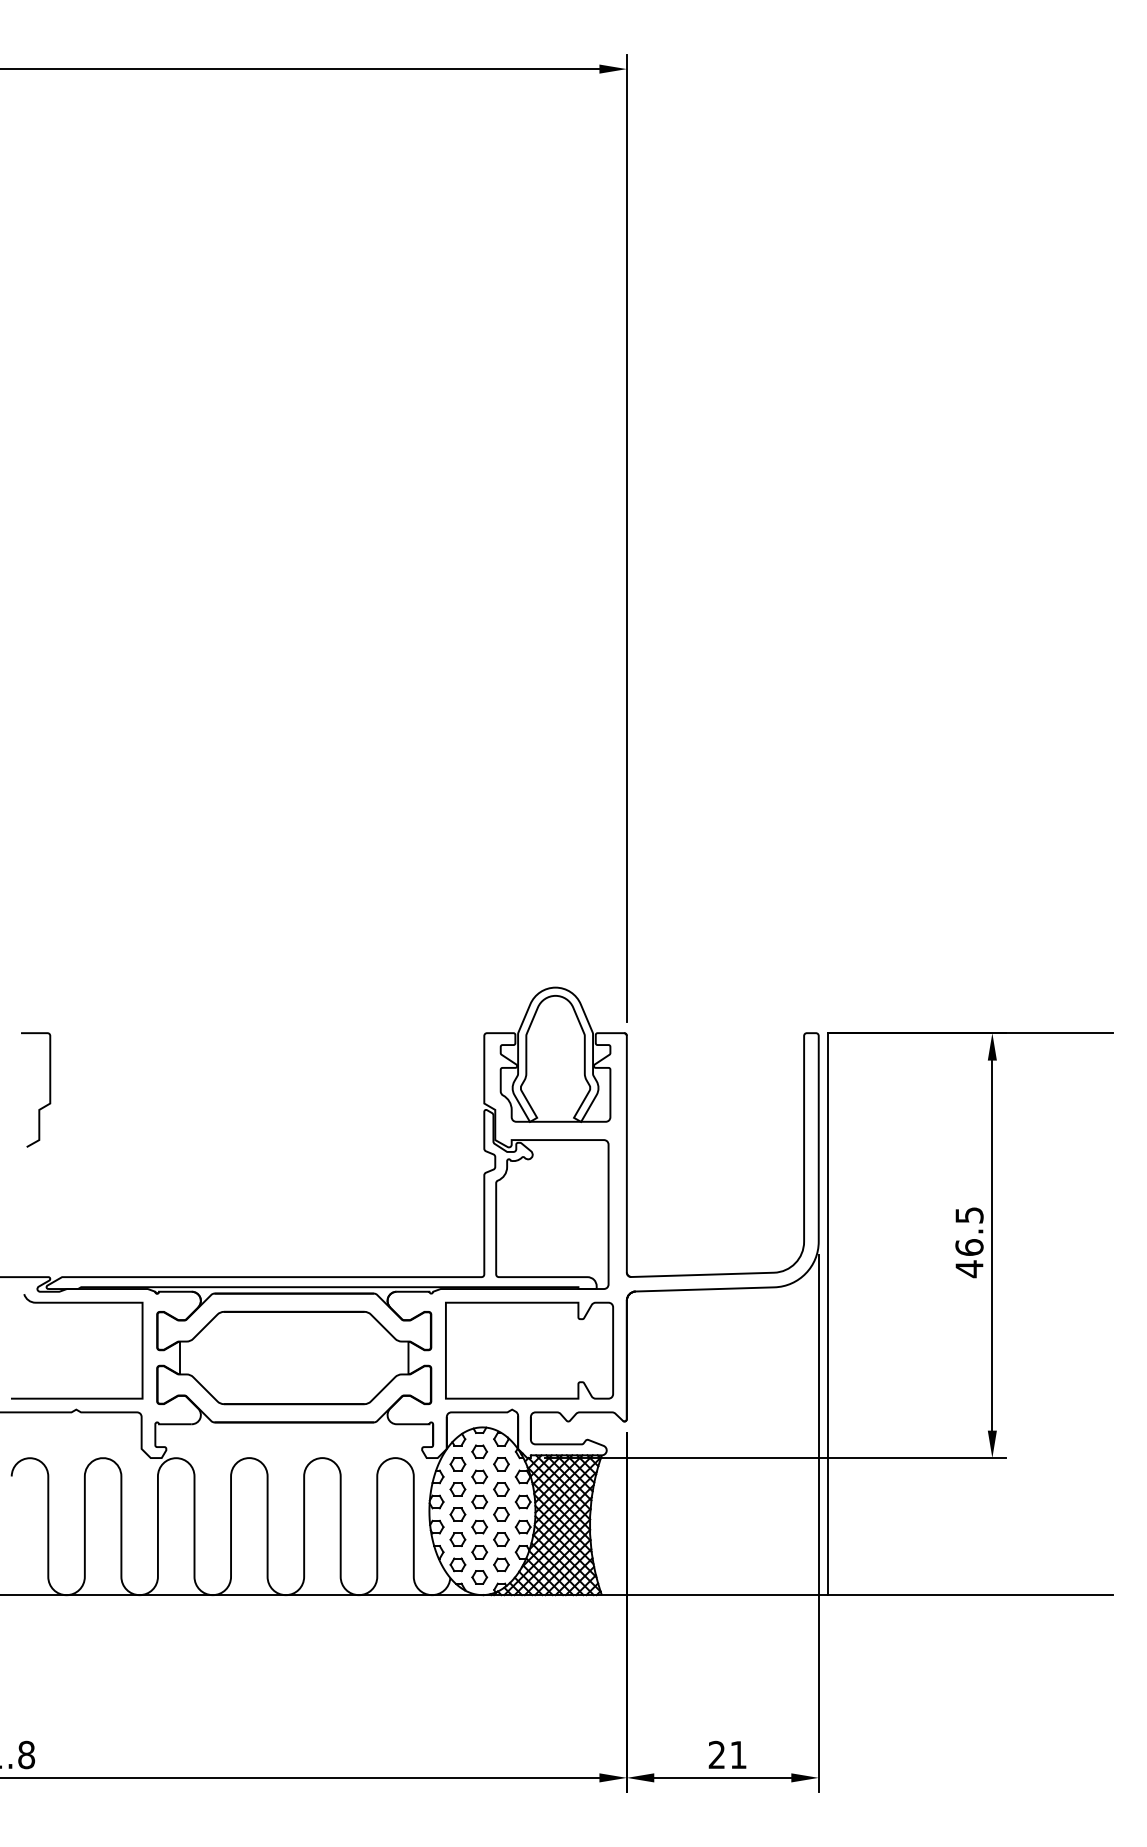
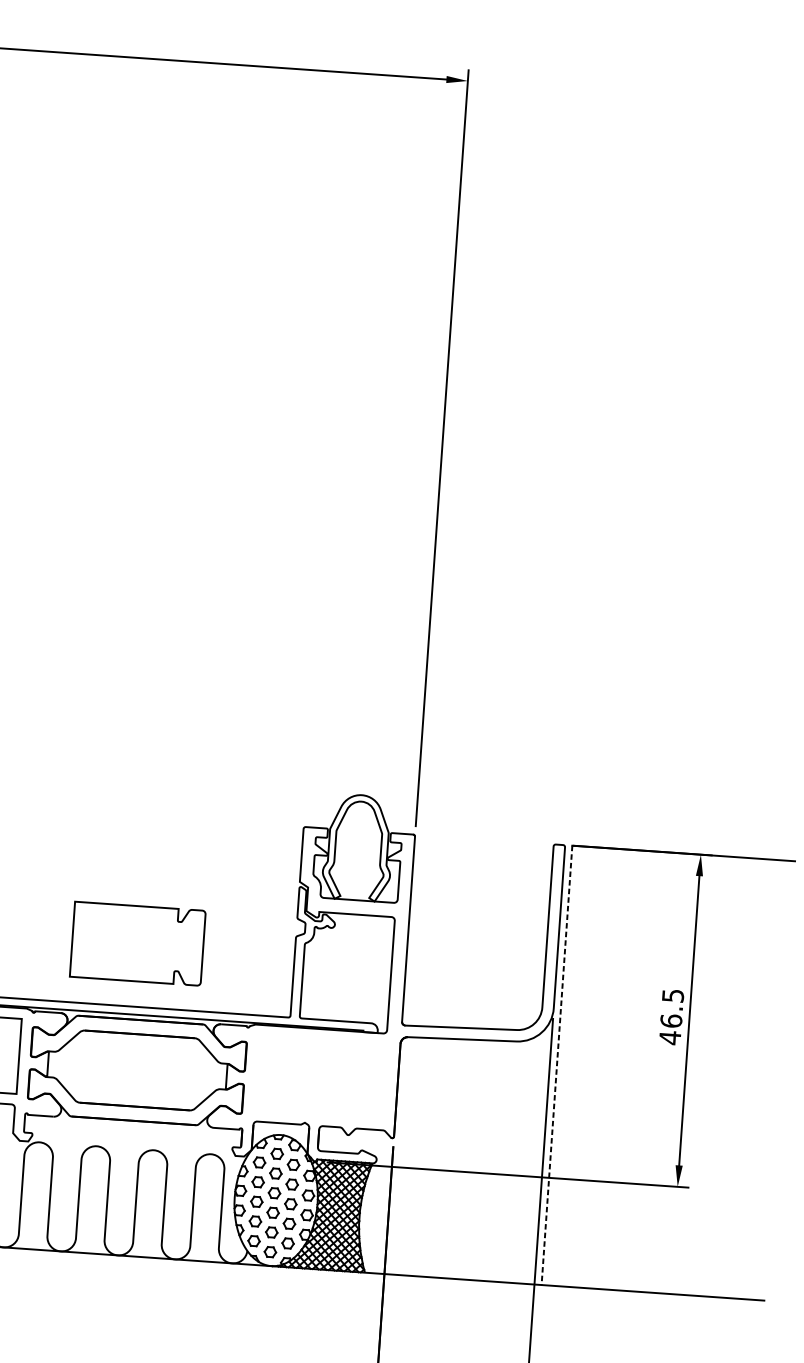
line: (827, 1314) -> (556, 1065), solid -> dashed
part: (529, 1350) -> (137, 943), moved

